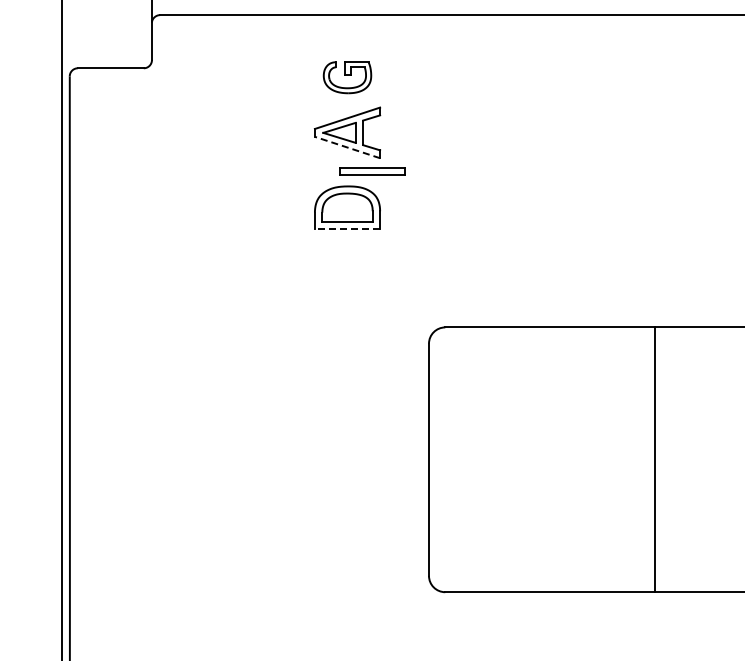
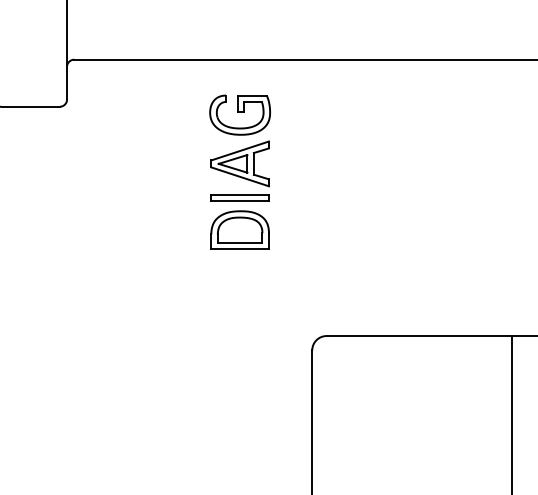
part: (347, 77) -> (240, 114), size x1.43
line: (347, 147) -> (240, 176), dashed -> solid
part: (372, 171) -> (240, 198), moved
line: (347, 229) -> (240, 249), dashed -> solid

